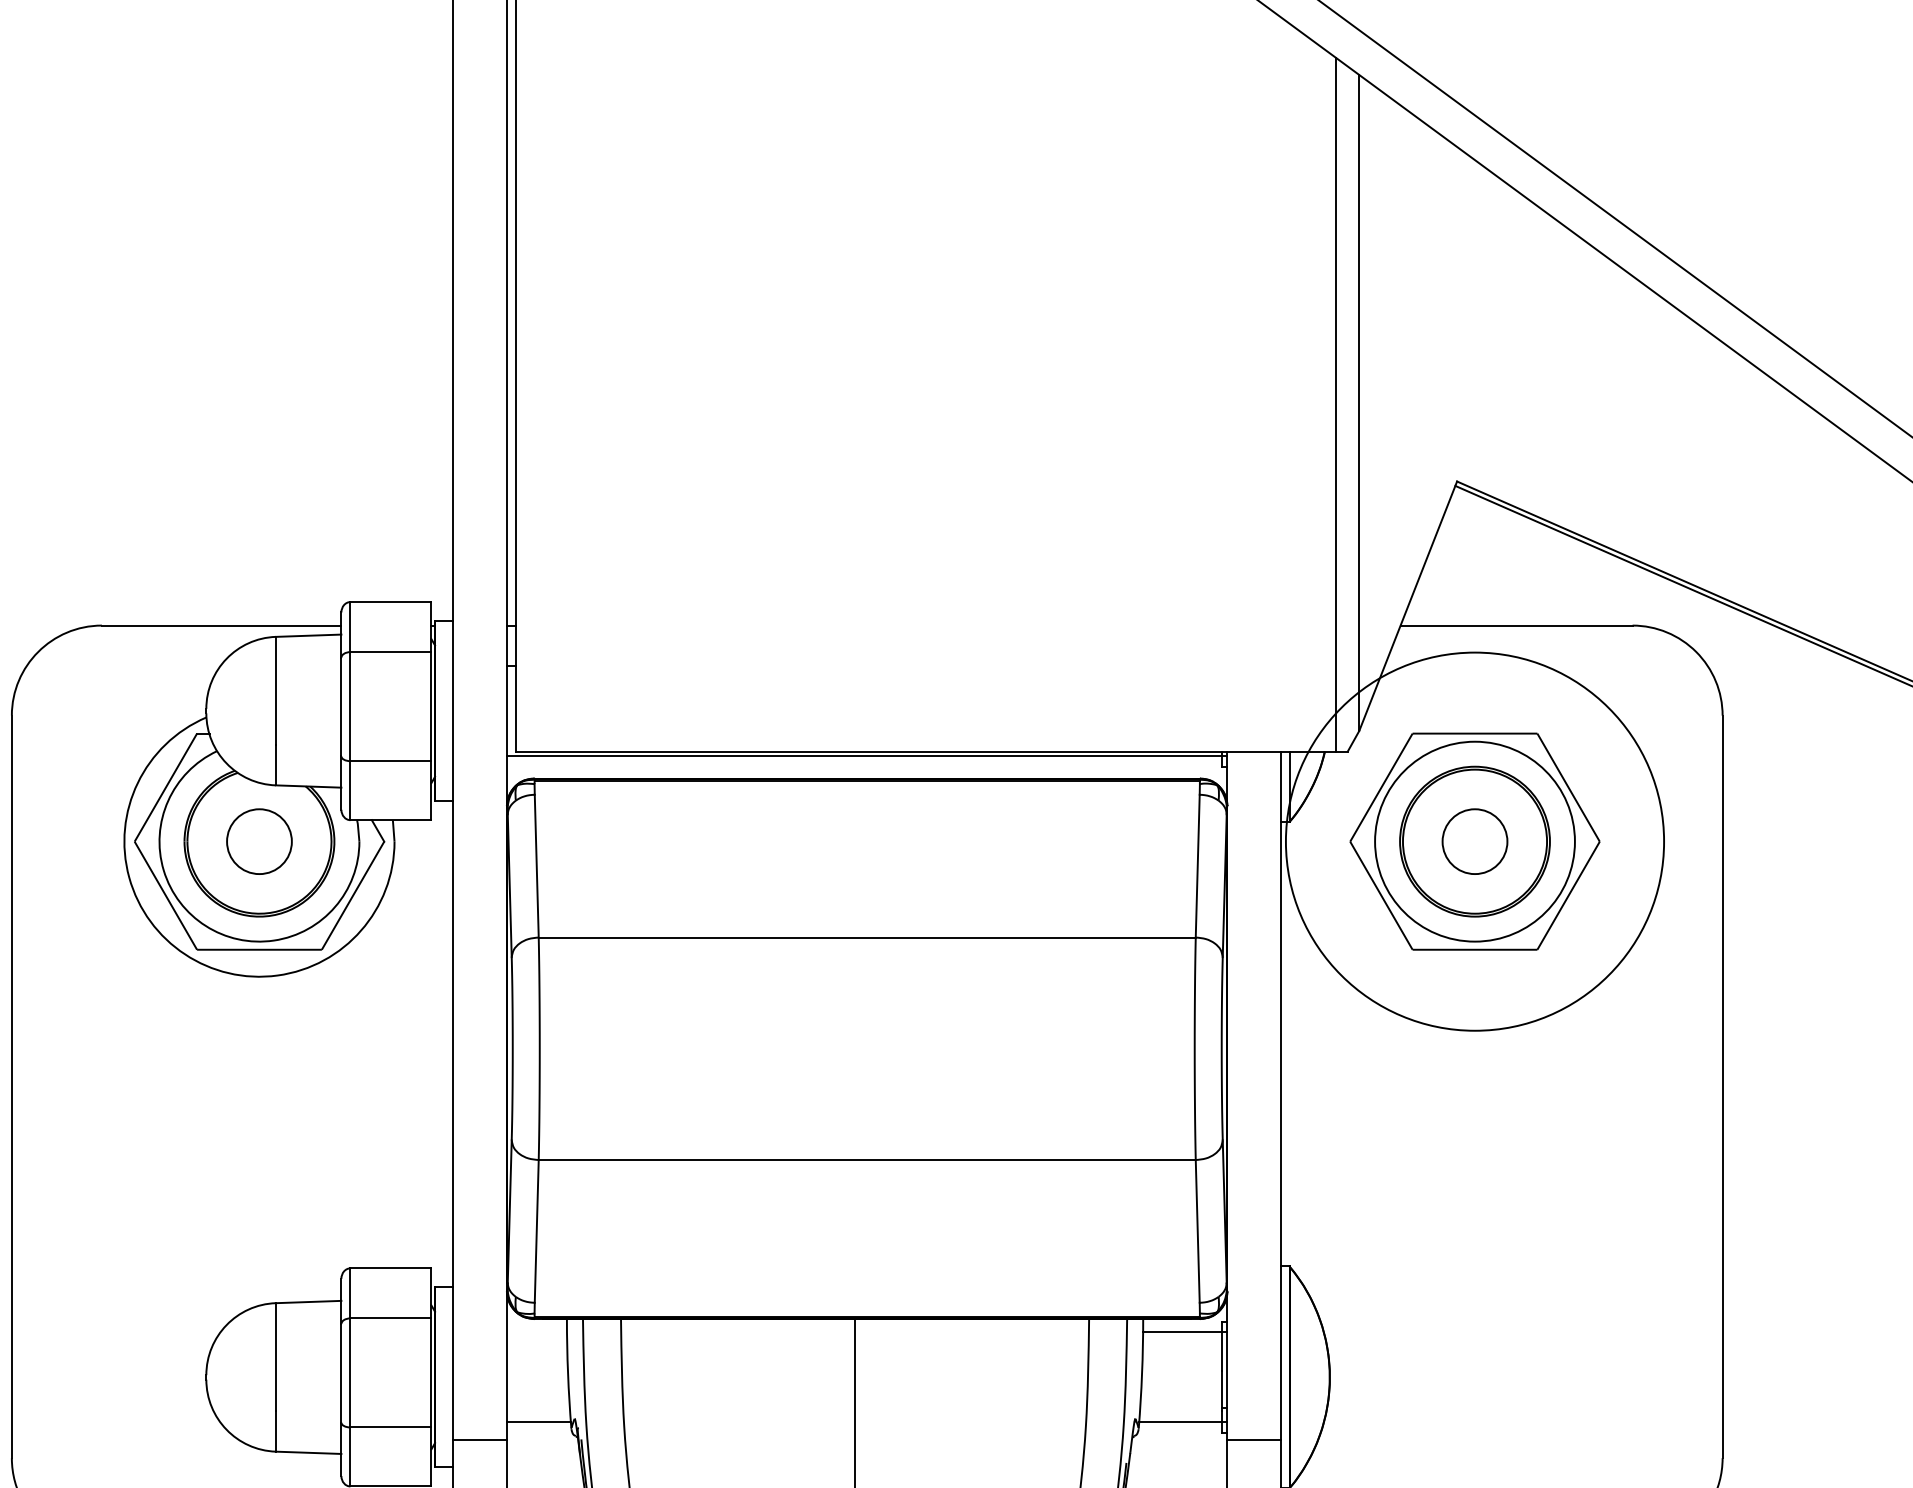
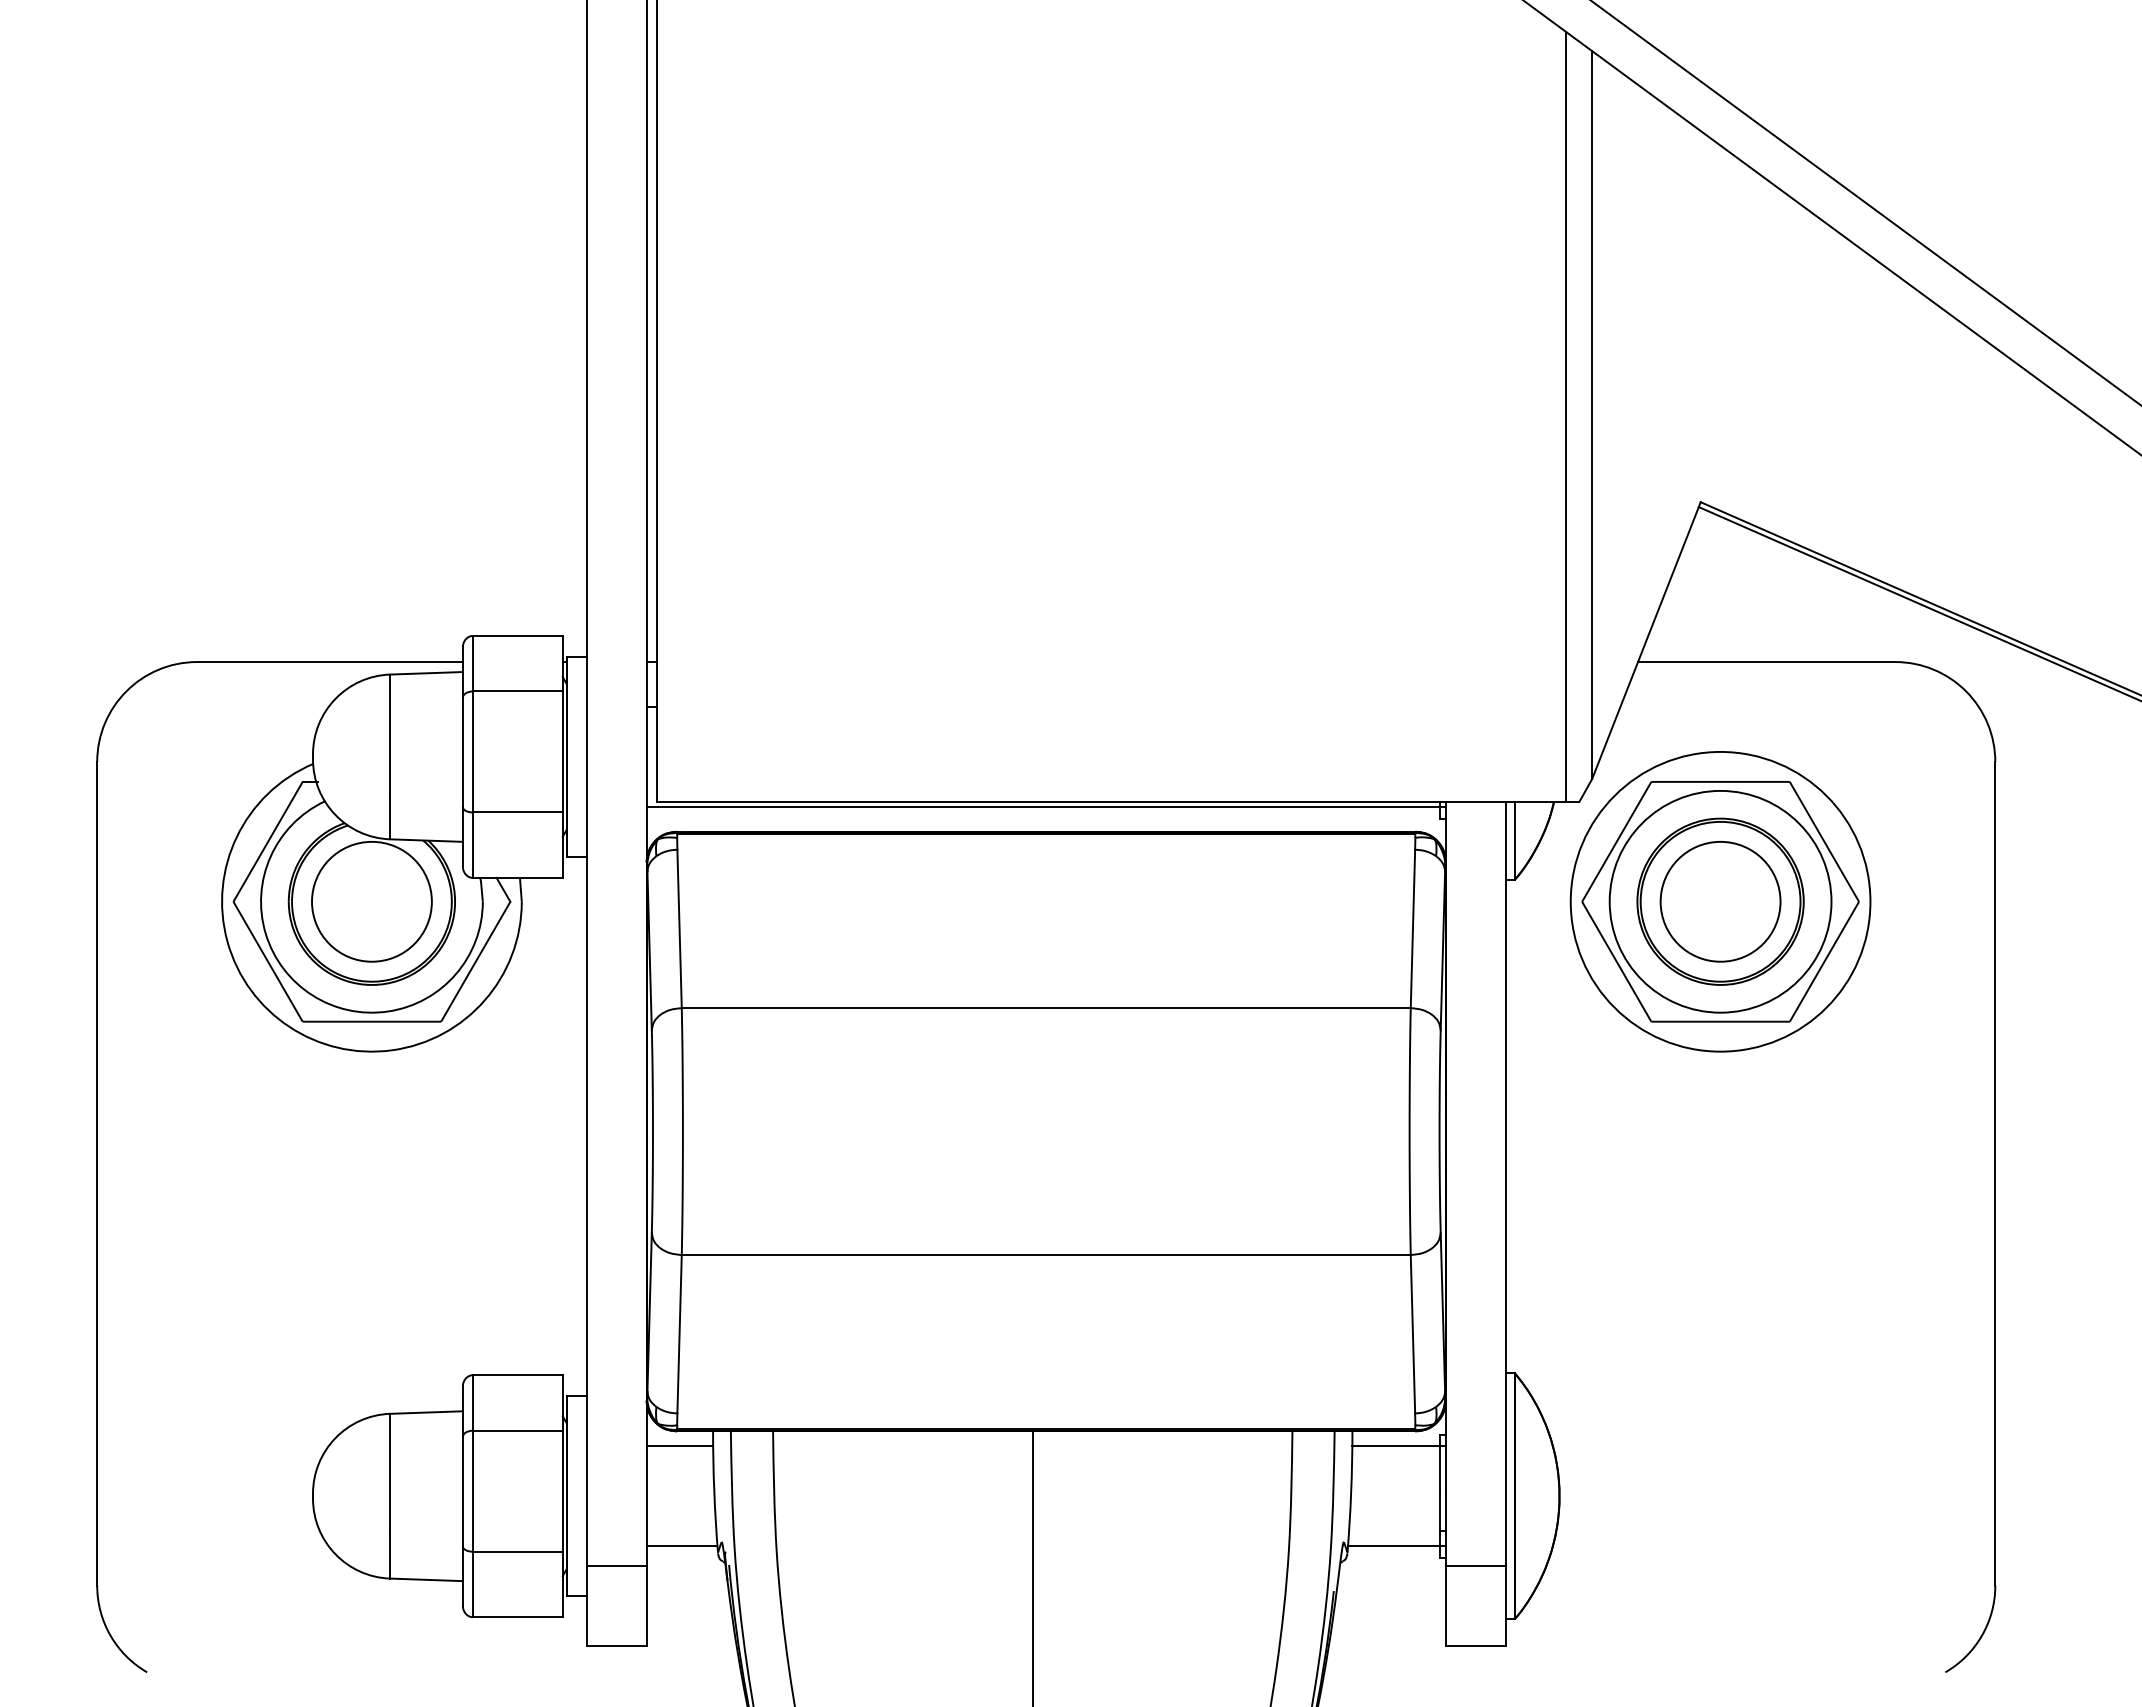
circle: (259, 841) -> (371, 901), size x1.67
circle: (1474, 841) -> (1720, 901), size x0.71
circle: (1474, 841) -> (1720, 901), size x1.67
line: (536, 1332) -> (679, 1446), added

